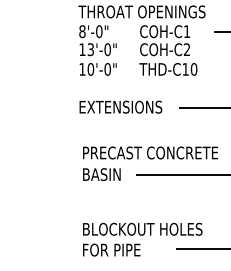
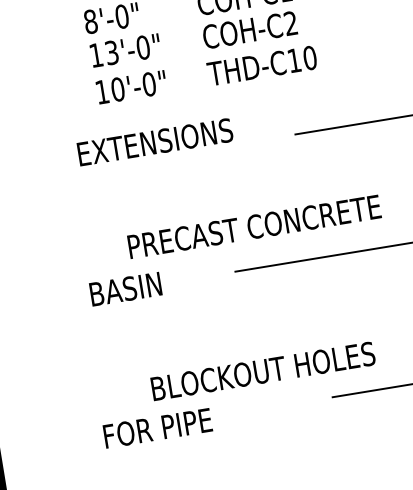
text: (120, 106) -> (154, 141), moved
text: (101, 174) -> (125, 289), moved
text: (111, 249) -> (157, 427), moved

